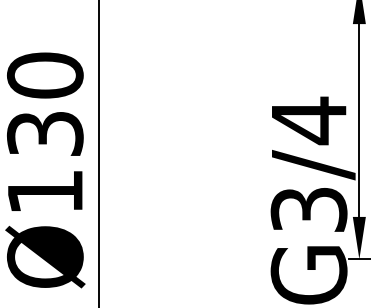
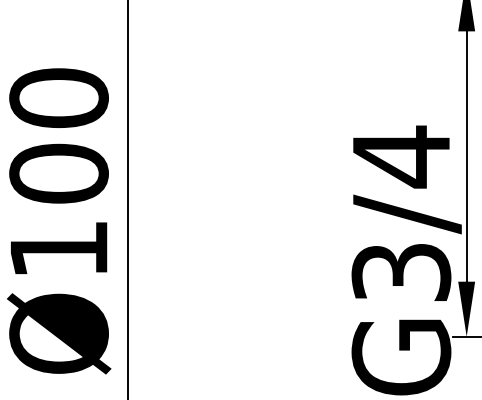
text: (45, 133) -> (59, 173), Ø130 -> Ø100

